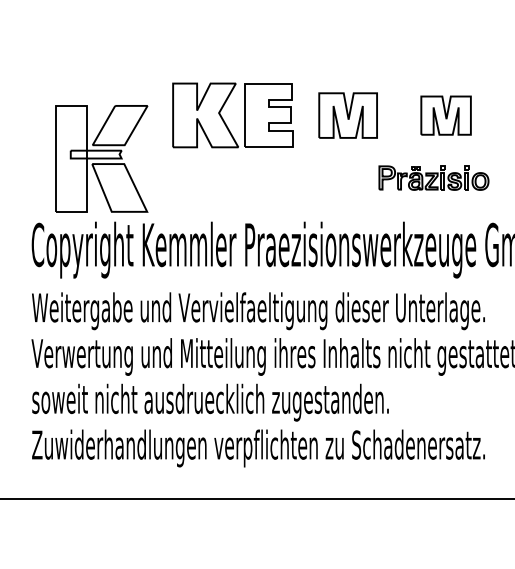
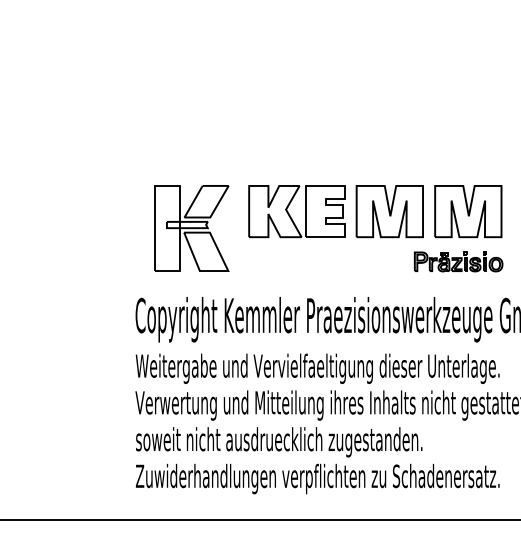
part: (347, 115) -> (389, 211), size x1.43
part: (446, 115) -> (468, 211), size x1.67
part: (101, 158) -> (191, 228), moved

